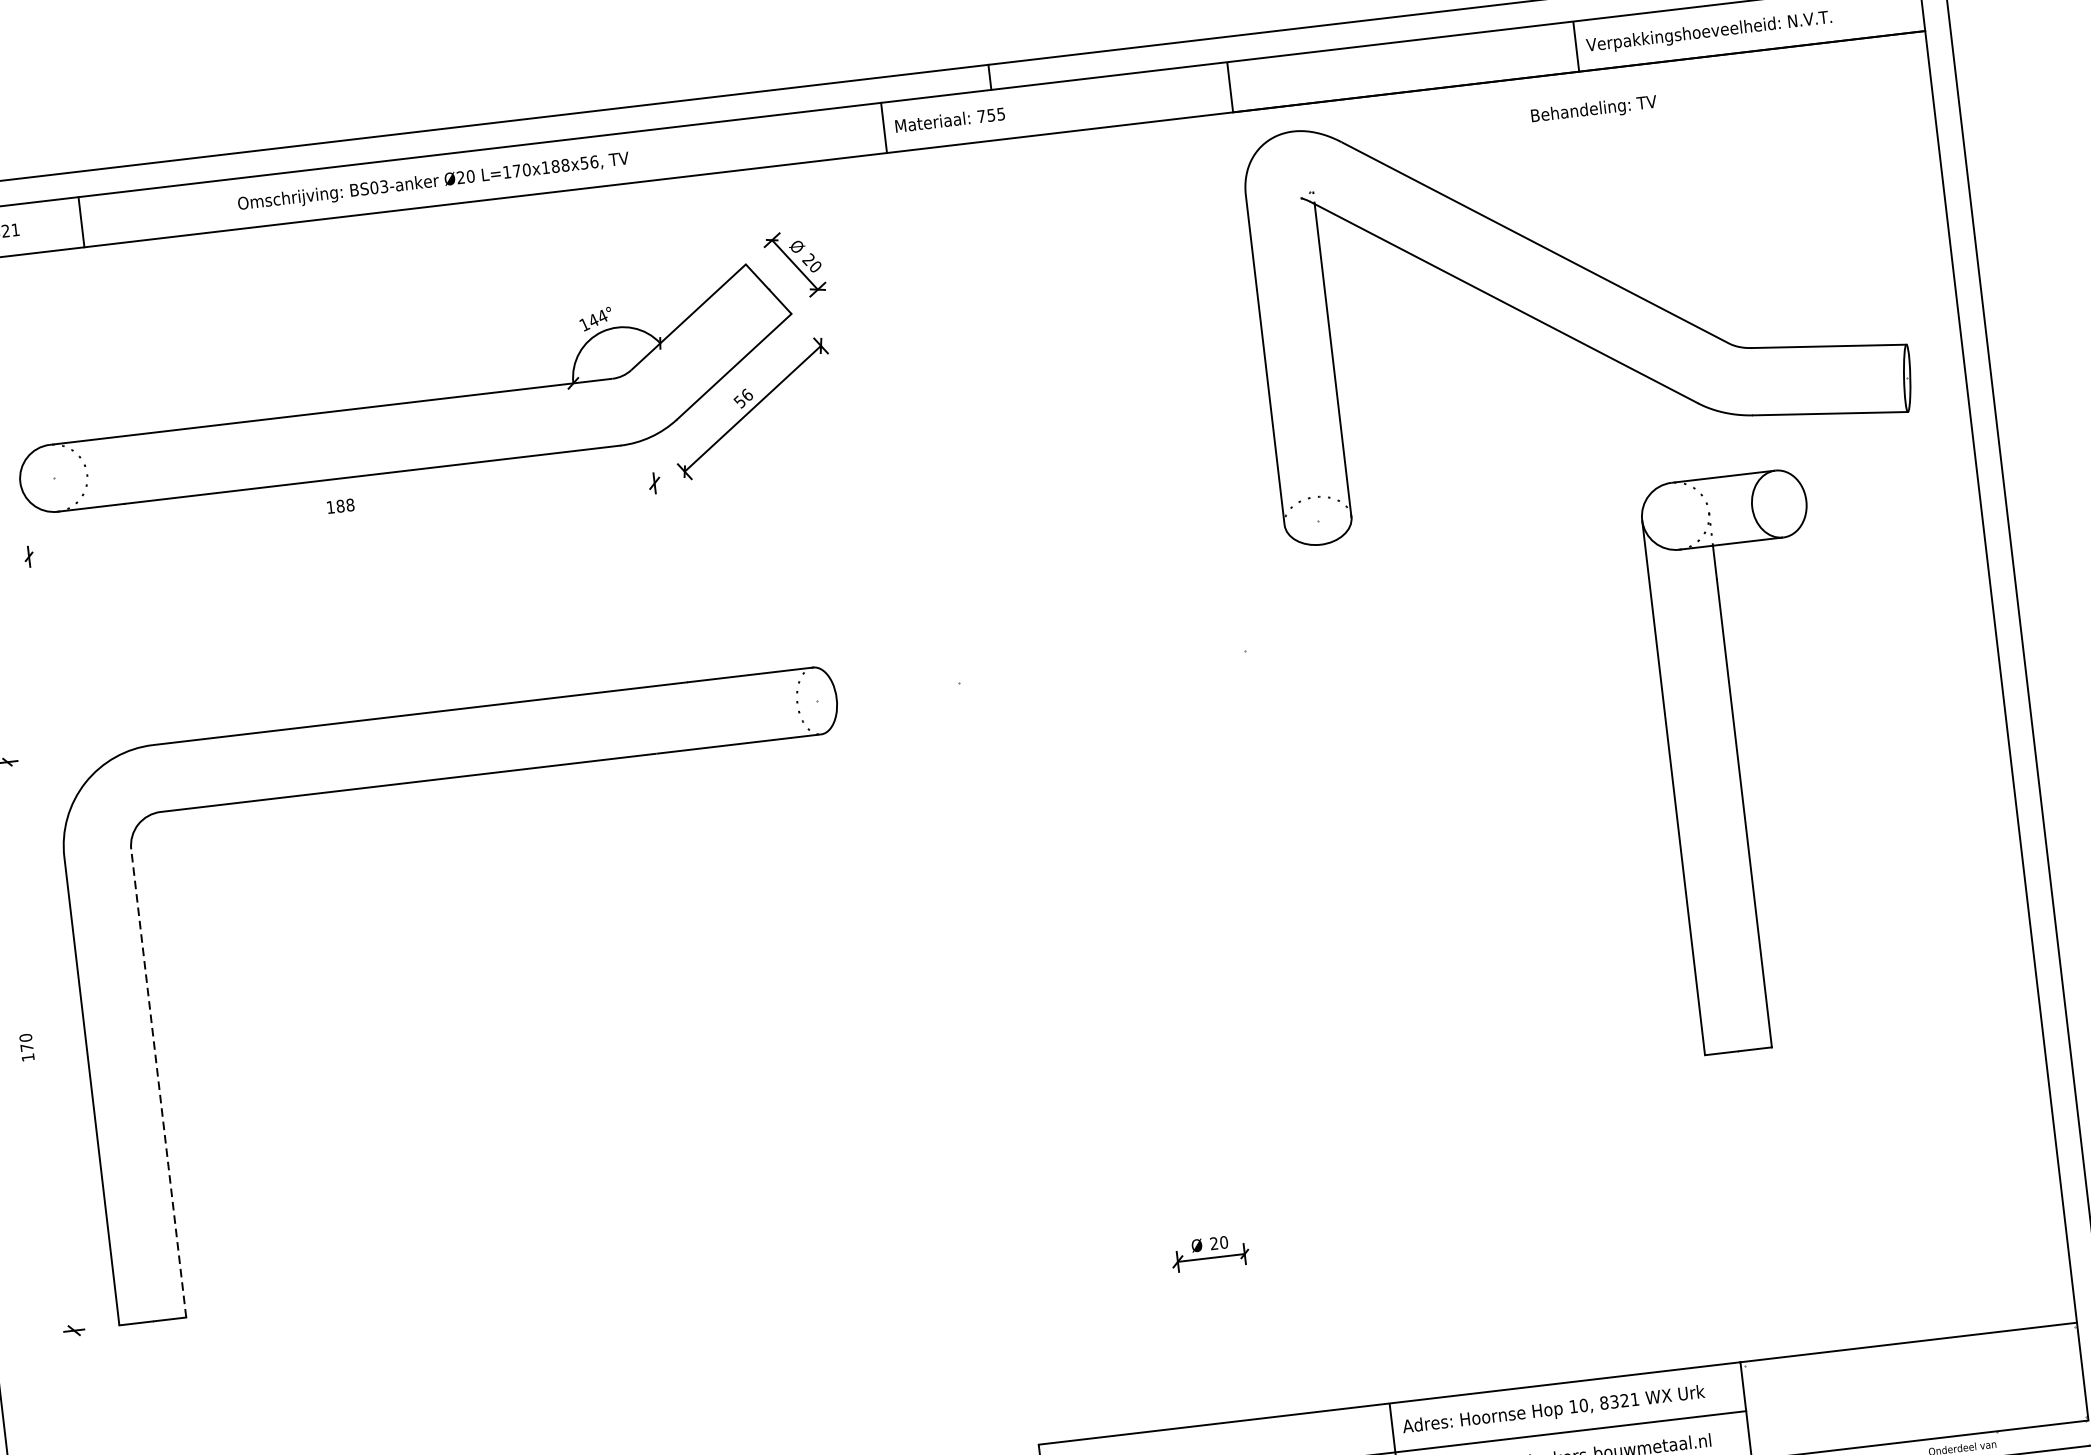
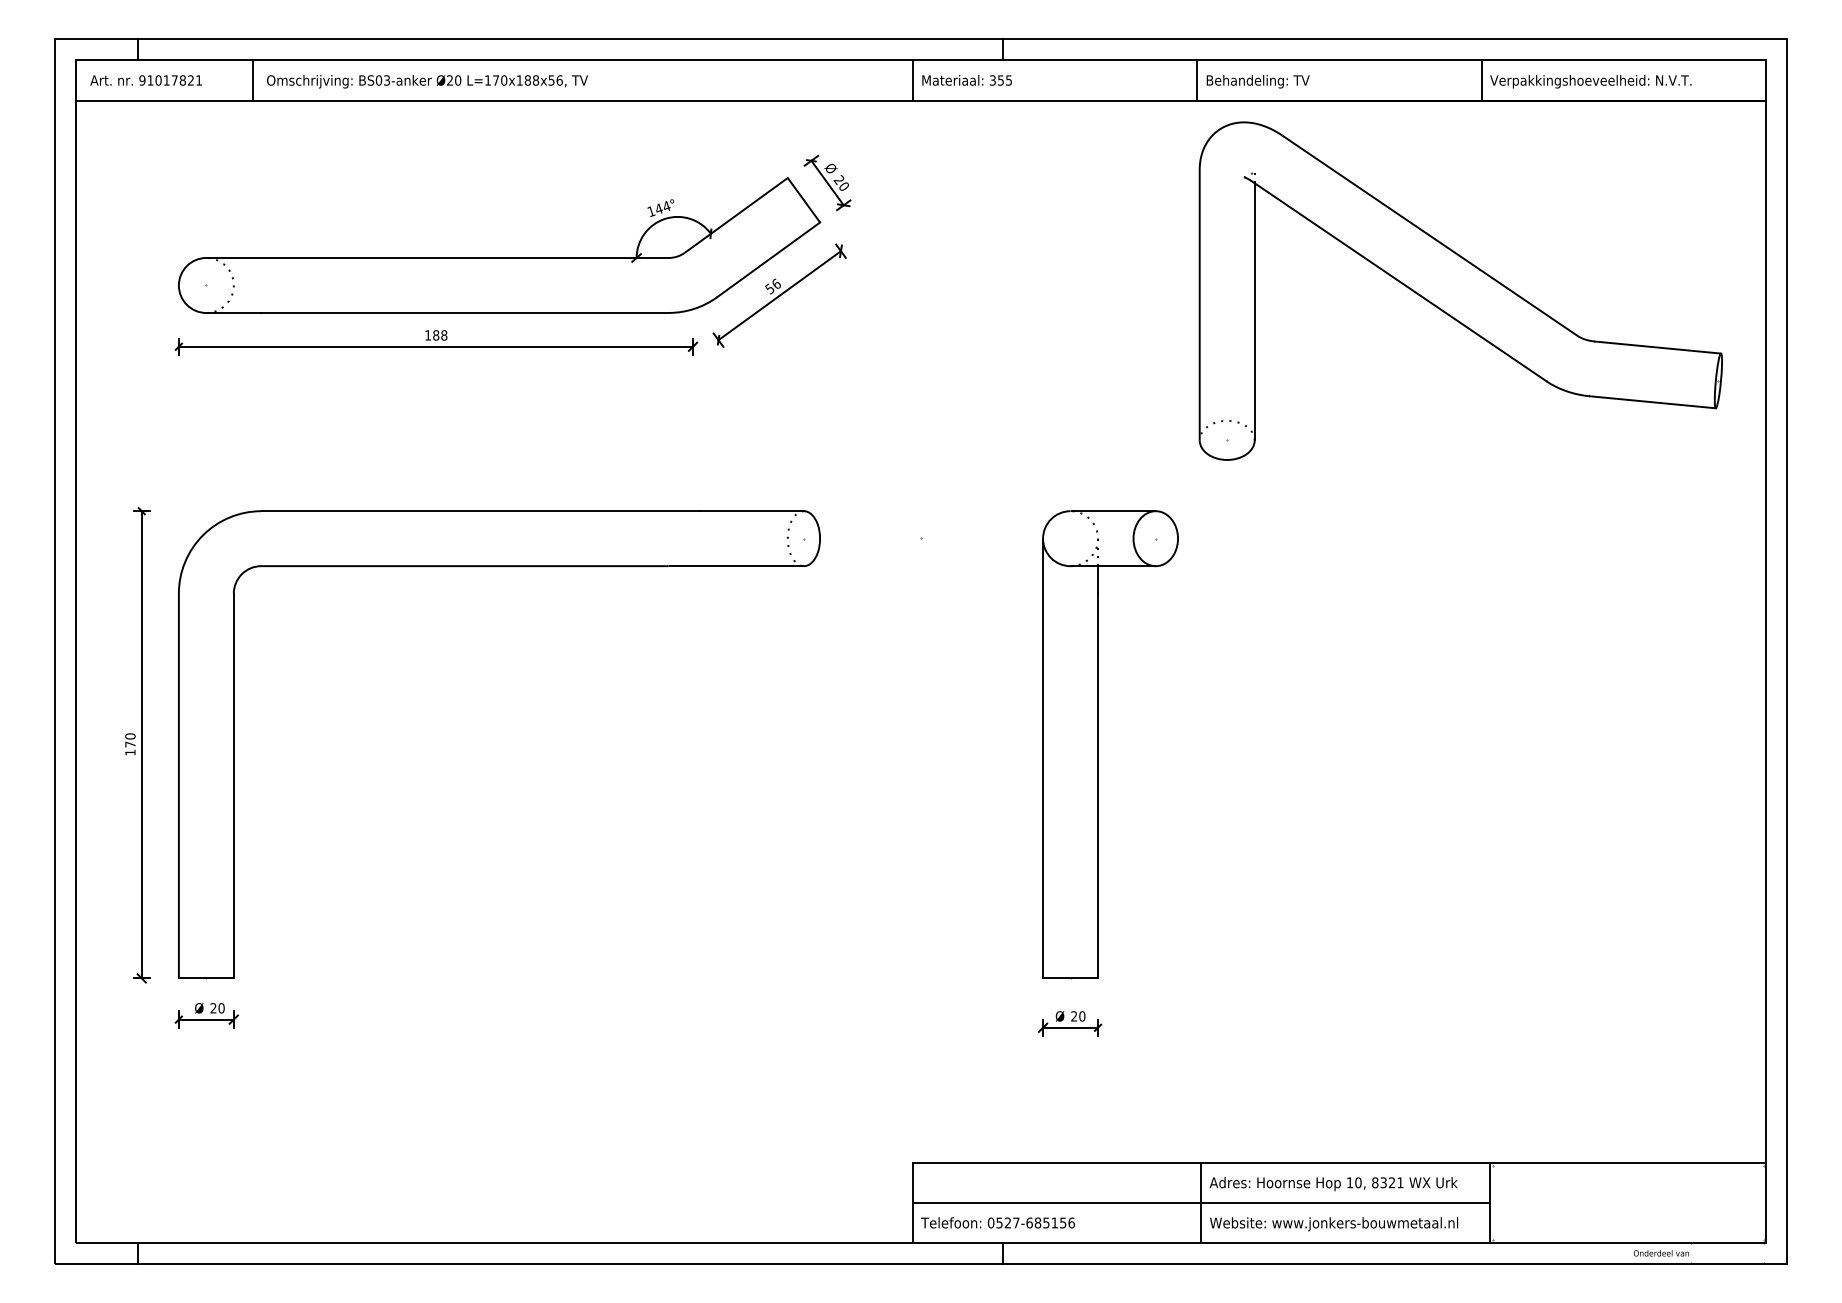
text: (1593, 109) -> (1257, 81), moved
text: (981, 116) -> (992, 80), 755 -> 355
text: (433, 182) -> (427, 81), moved
line: (341, 519) -> (435, 346), added
part: (1739, 762) -> (1098, 744), moved
line: (40, 1046) -> (141, 744), added
line: (158, 1082) -> (233, 785), dashed -> solid
part: (158, 1366) -> (206, 1015), added

